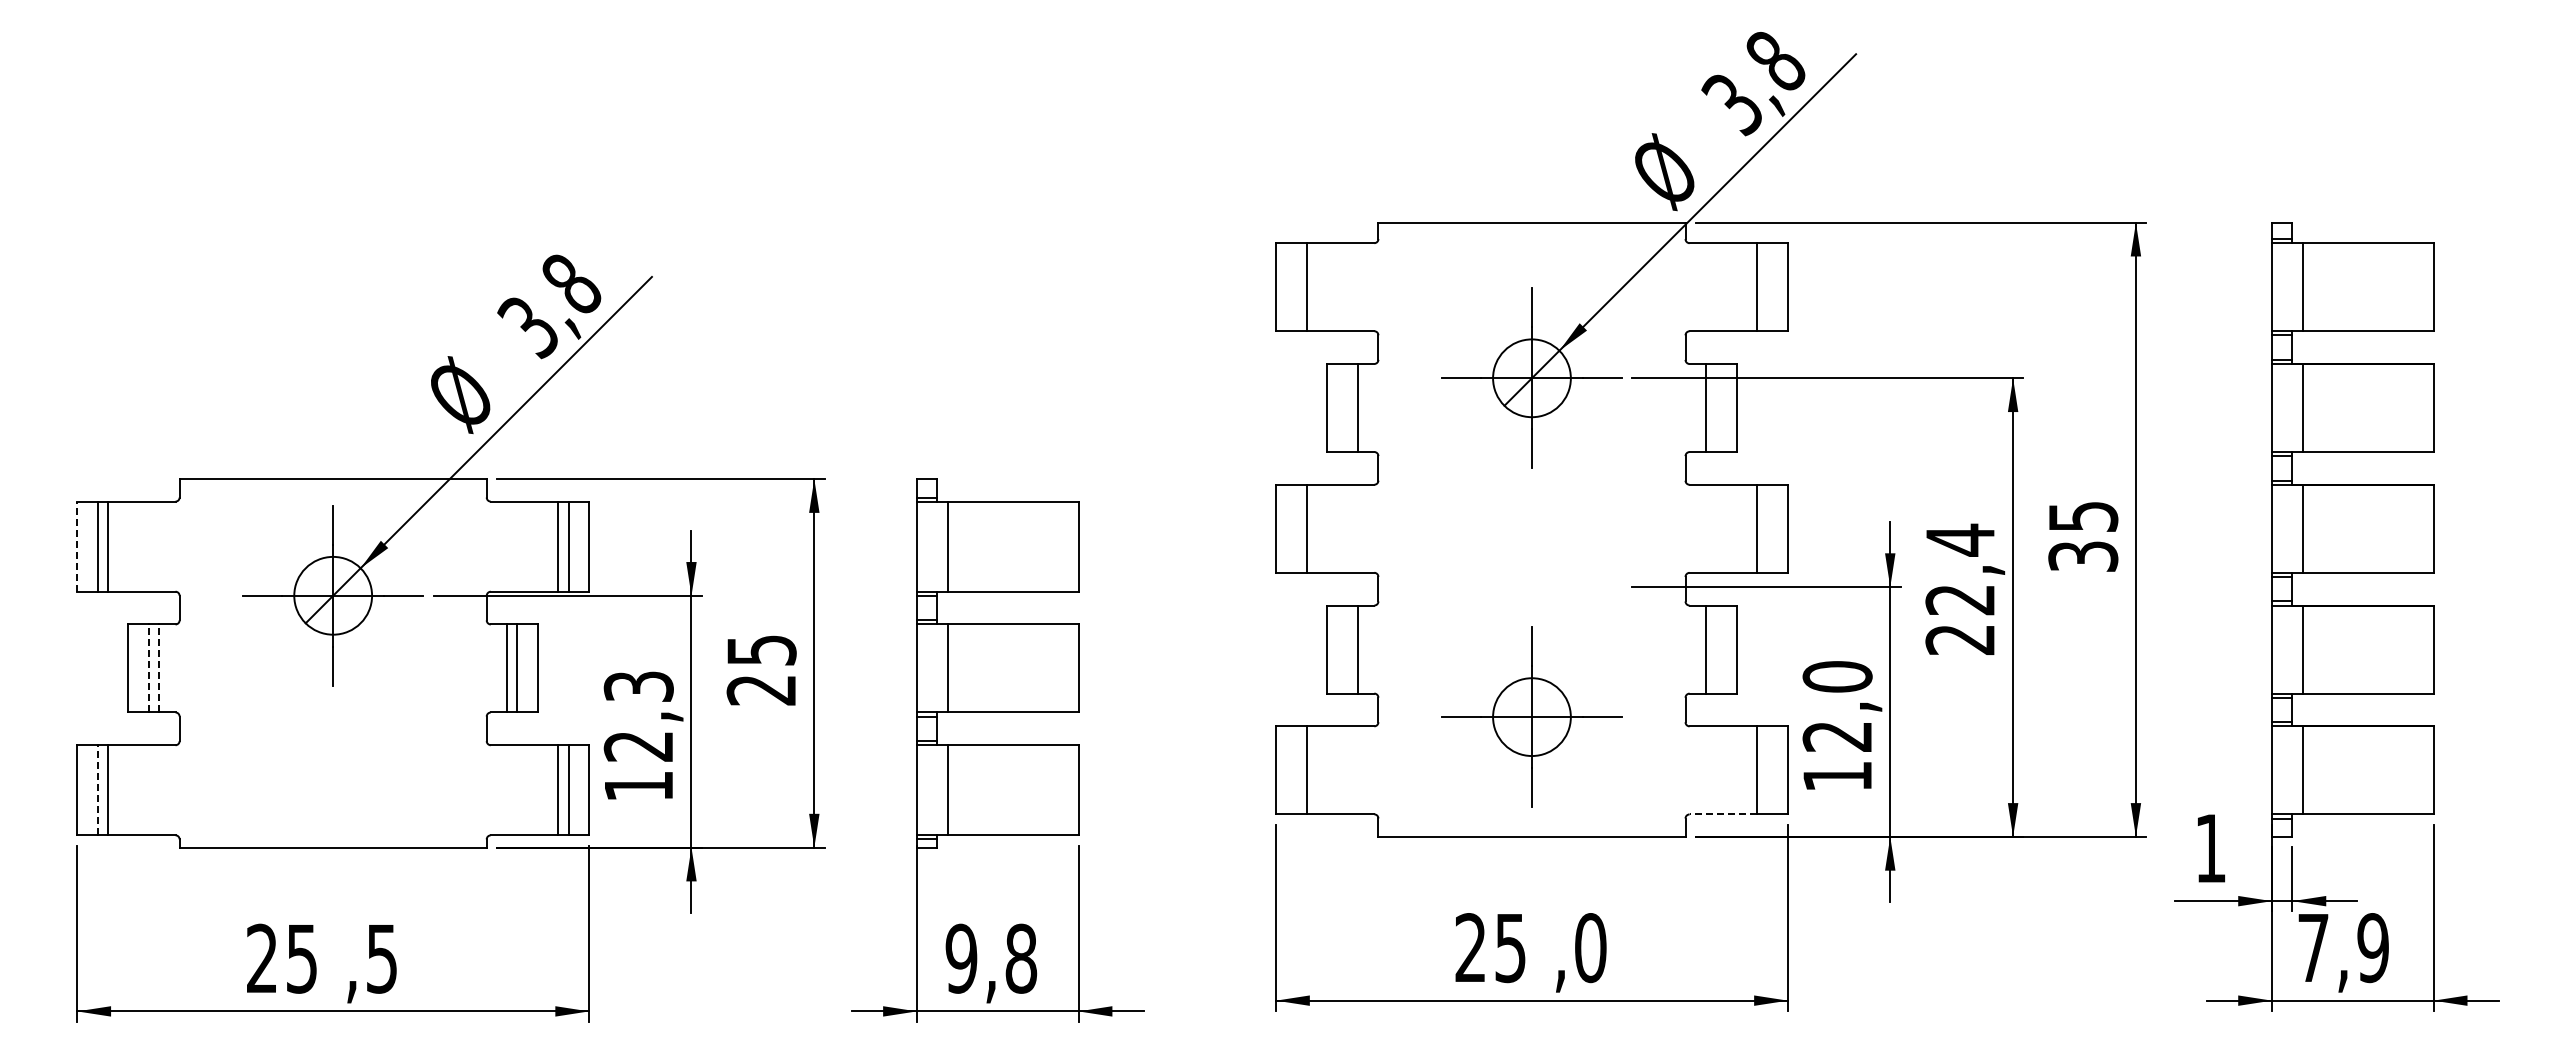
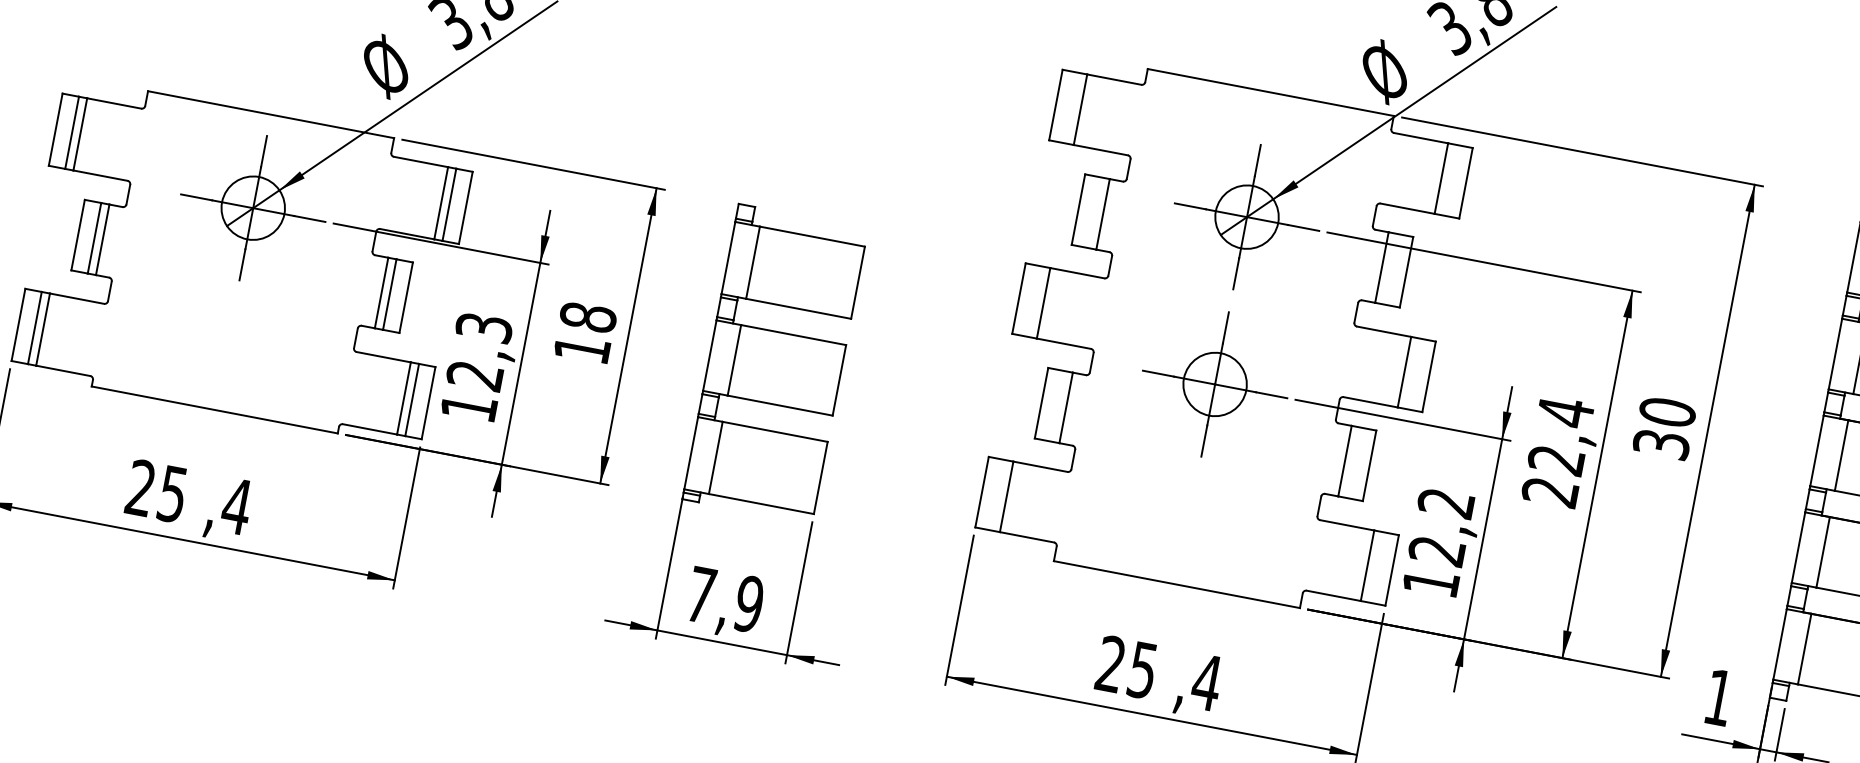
text: (2083, 516) -> (1667, 412), 35 -> 30
line: (77, 546) -> (55, 129), dashed -> solid
line: (148, 667) -> (94, 237), dashed -> solid
line: (159, 667) -> (103, 239), dashed -> solid
text: (761, 669) -> (585, 332), 25 -> 18
text: (1837, 676) -> (1446, 502), 12,0 -> 12,2
part: (1531, 716) -> (1214, 383), moved
line: (97, 789) -> (34, 327), dashed -> solid
line: (1723, 814) -> (1333, 595), dashed -> solid
text: (1590, 948) -> (1206, 682), ,0 -> ,4
text: (991, 958) -> (725, 599), 9,8 -> 7,9
text: (381, 959) -> (236, 507), ,5 -> ,4

